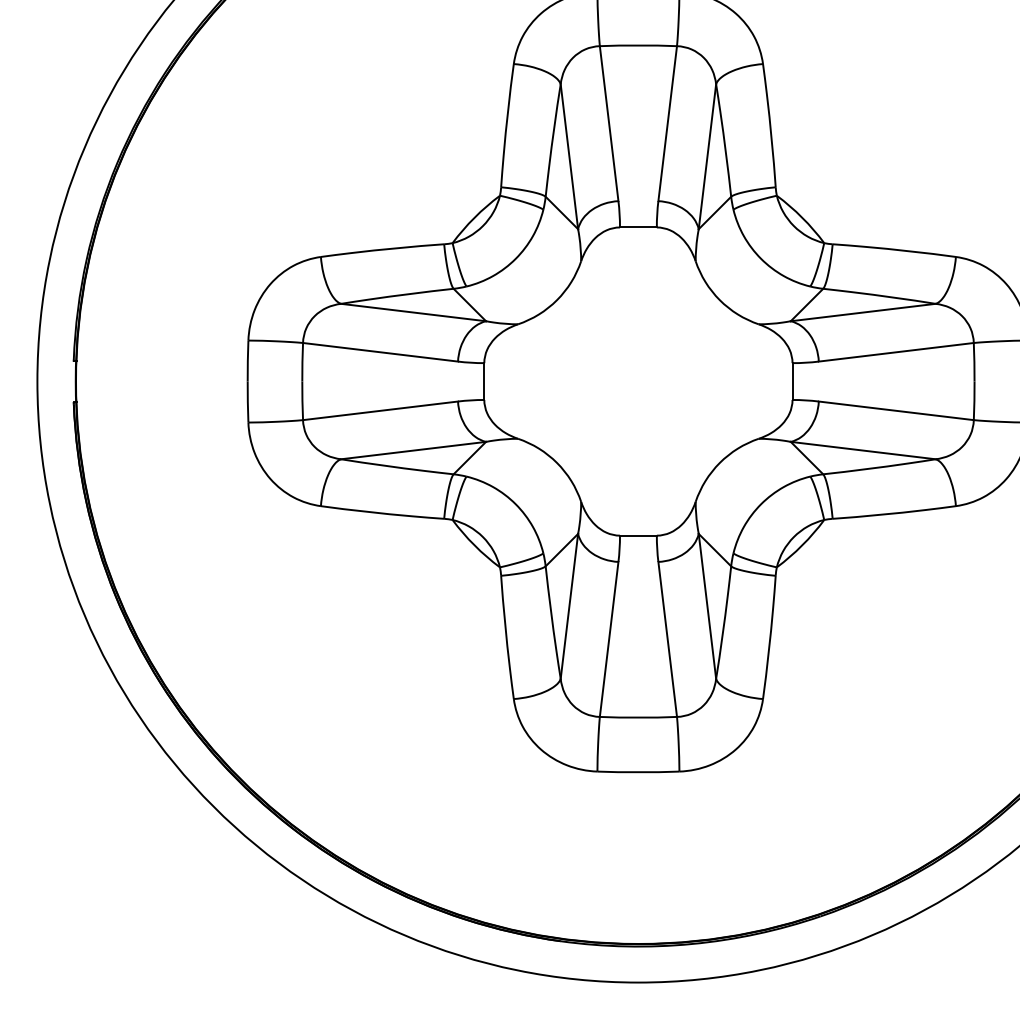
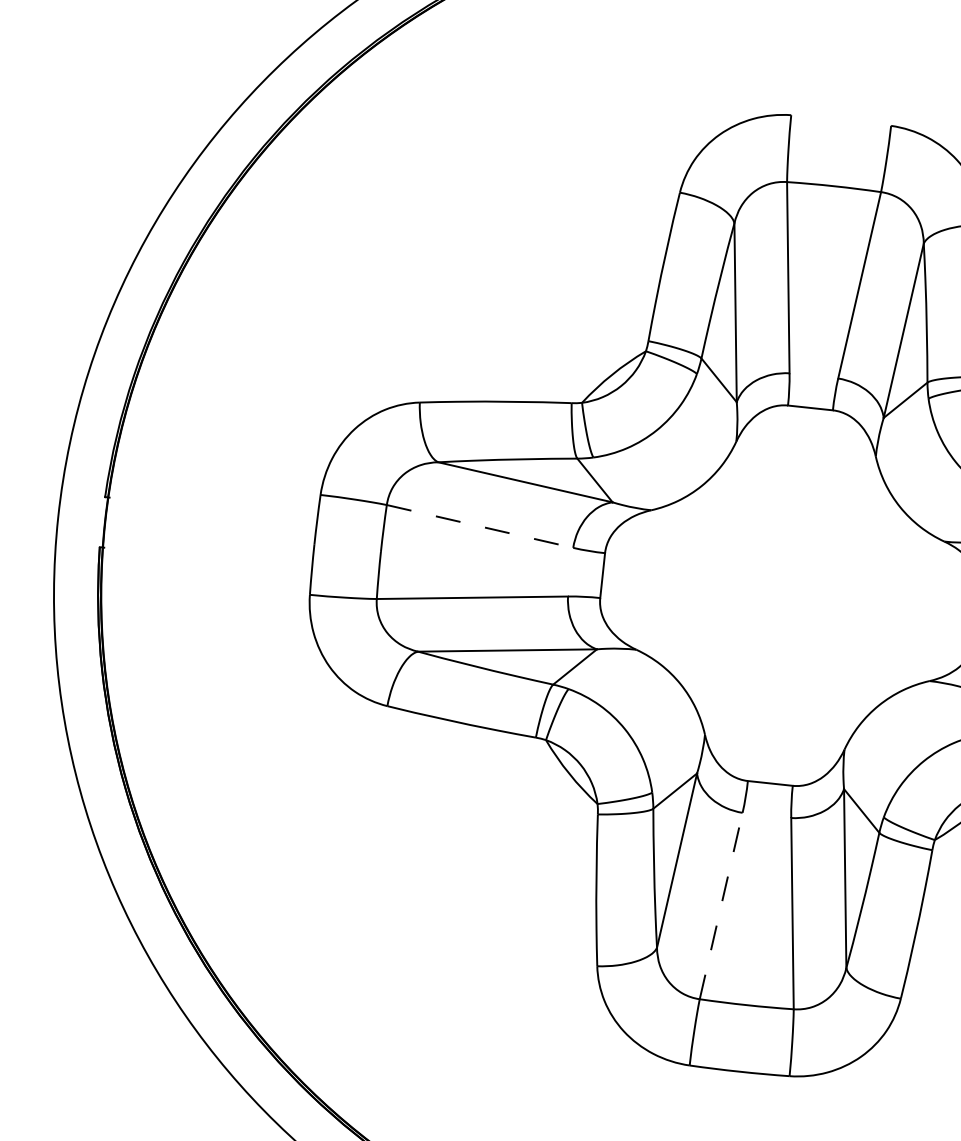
line: (381, 352) -> (481, 526), solid -> dashed
line: (609, 638) -> (721, 904), solid -> dashed

